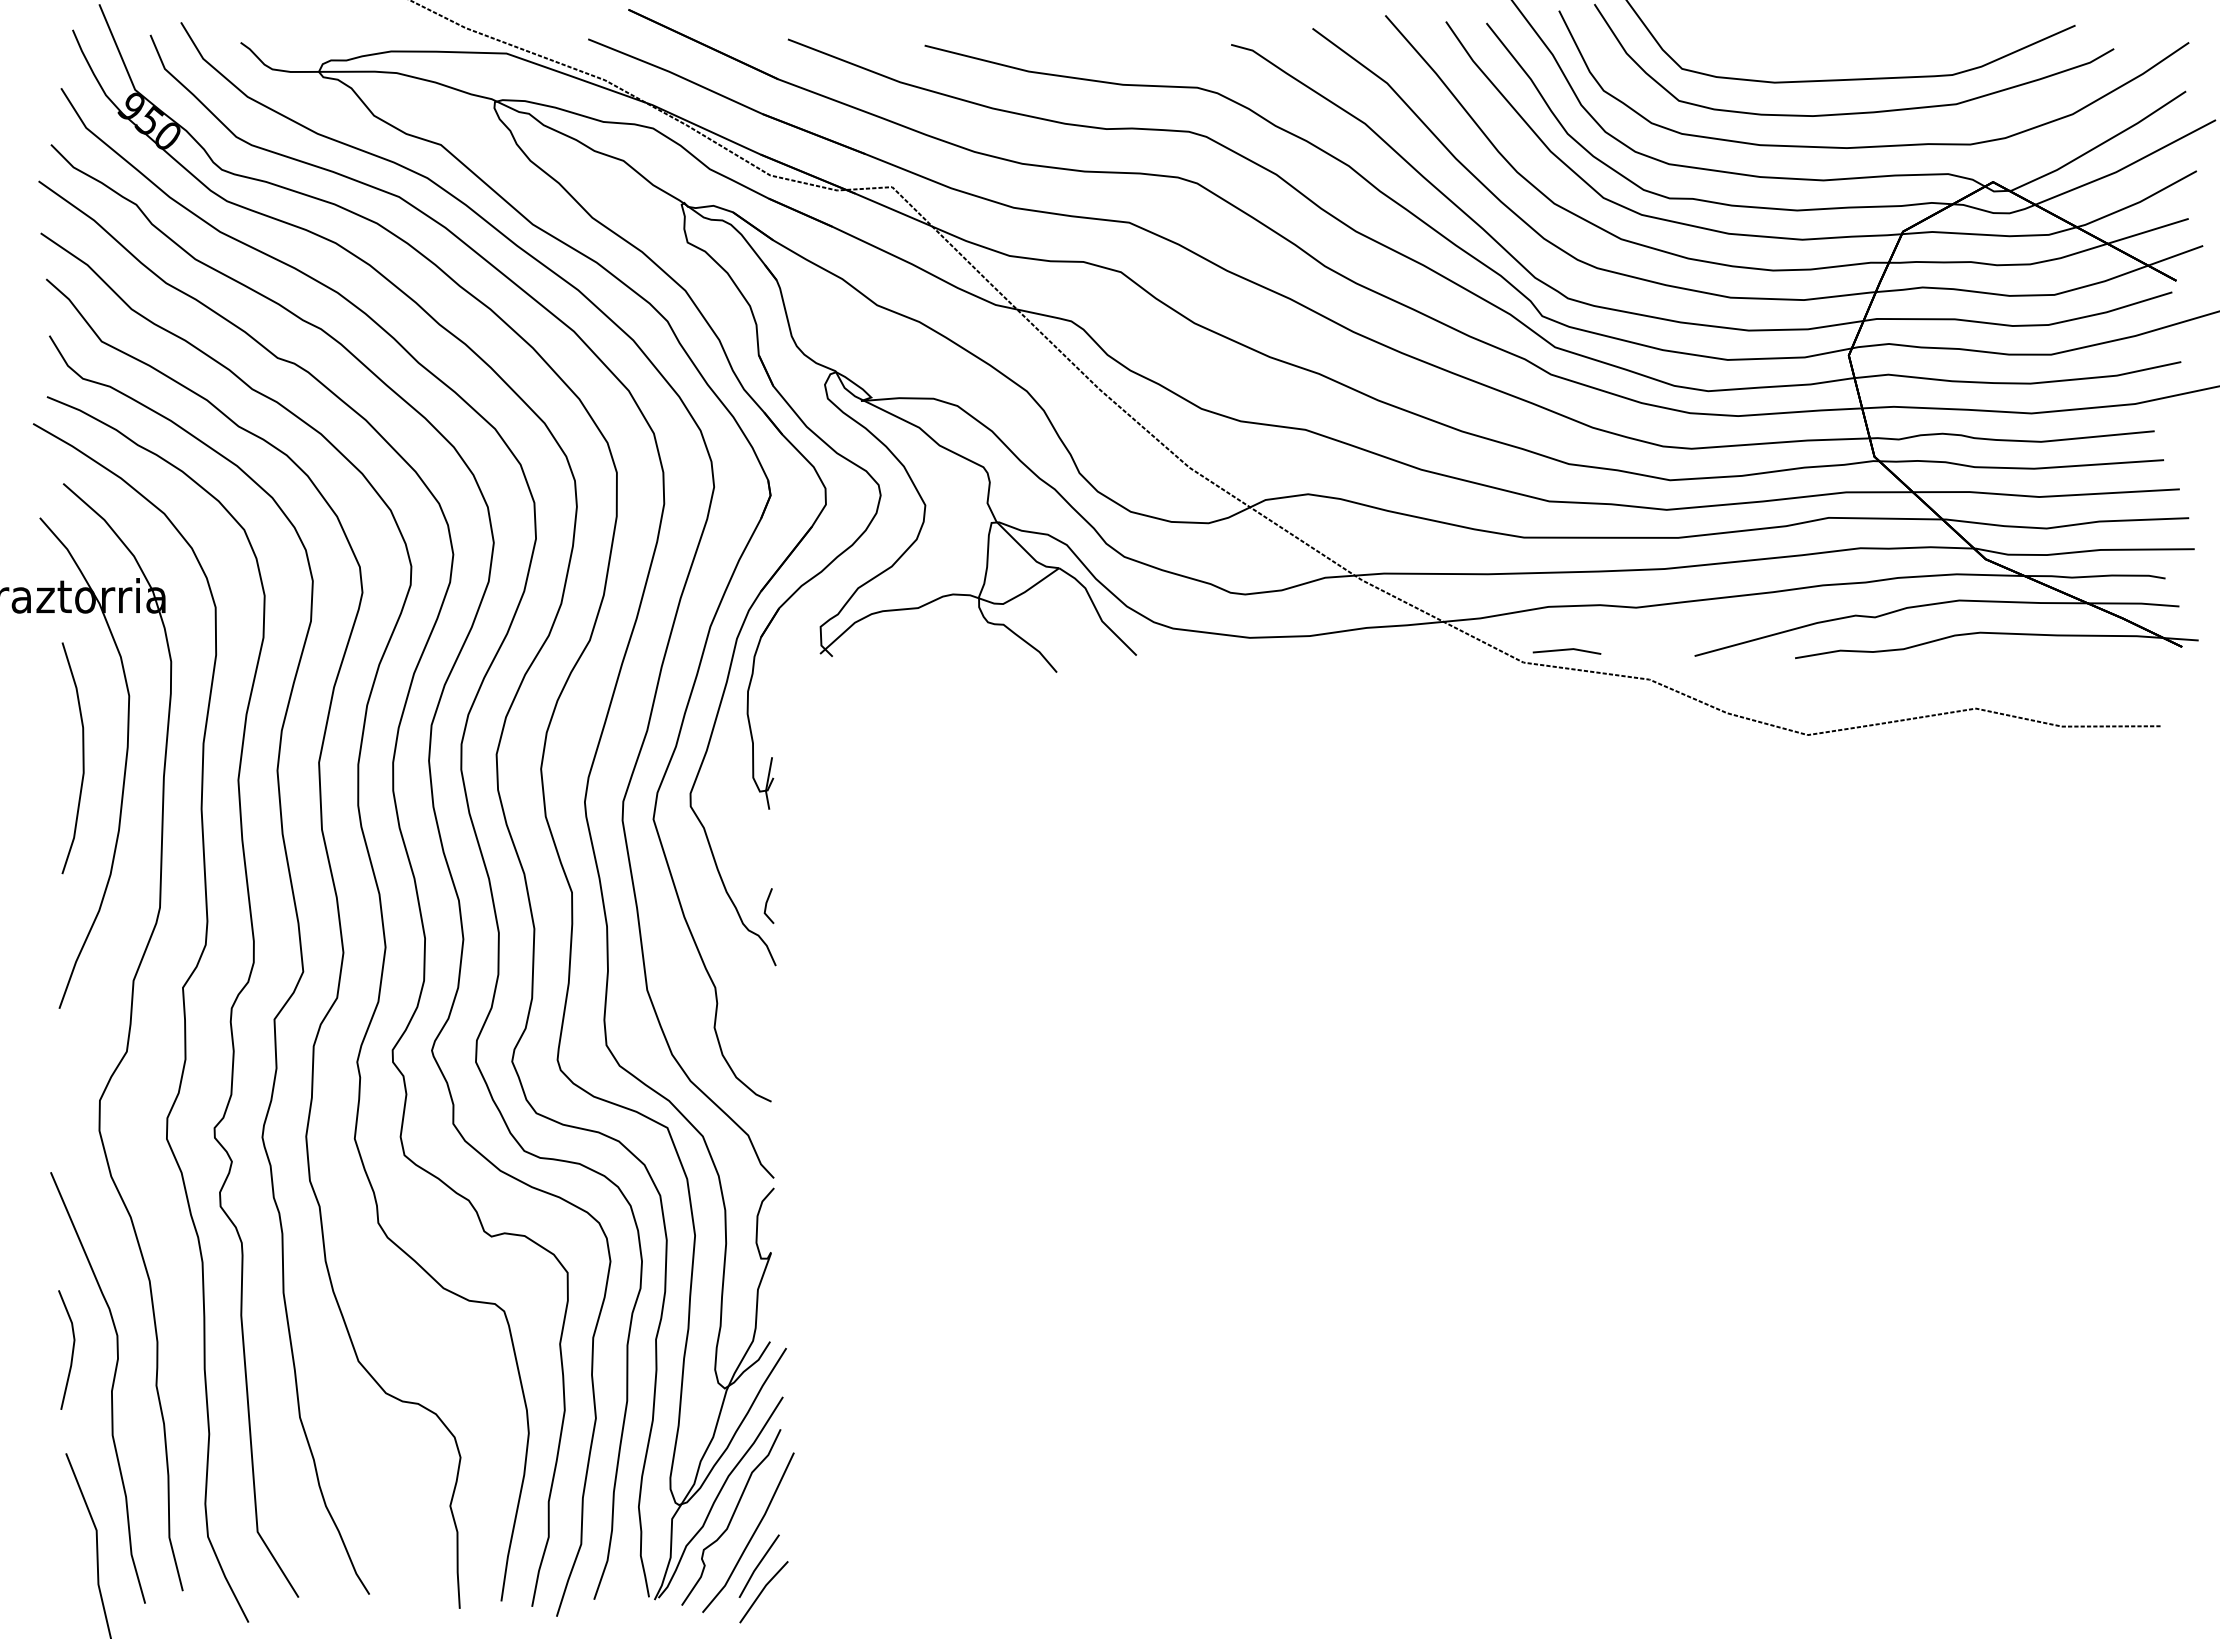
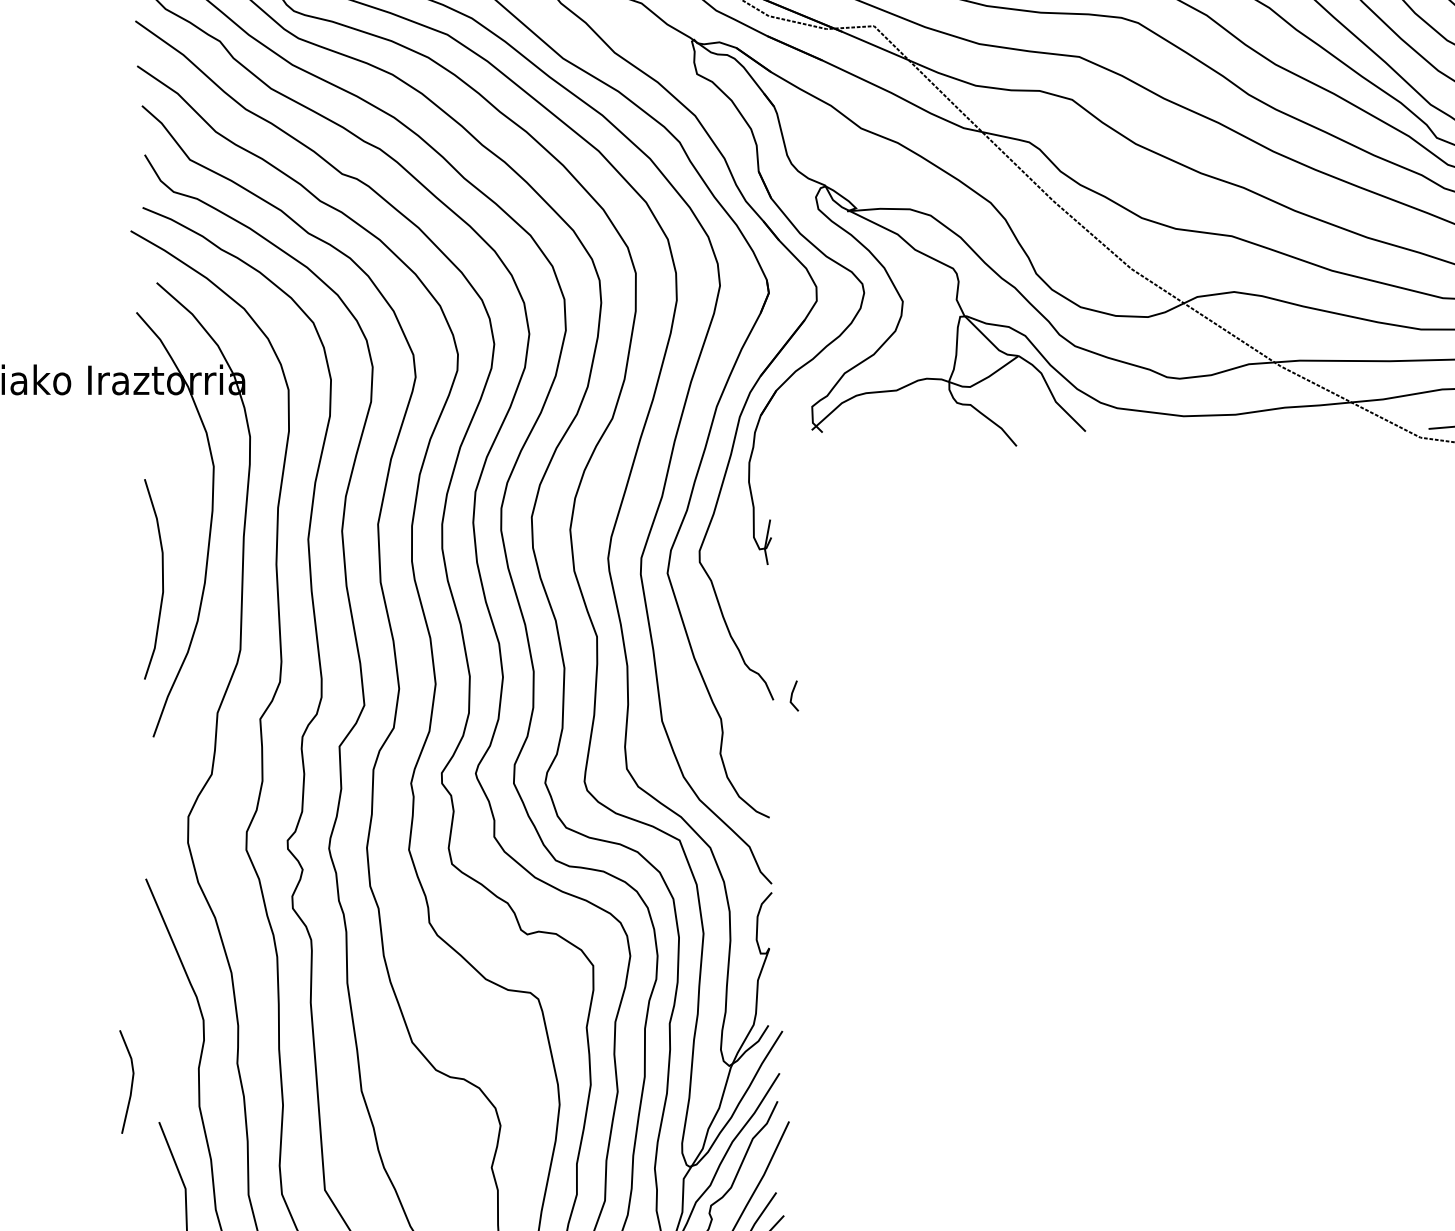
curve: (82, 758) -> (162, 579), moved
line: (767, 904) -> (793, 694), moved
line: (72, 1349) -> (131, 1081), moved

